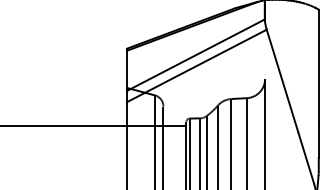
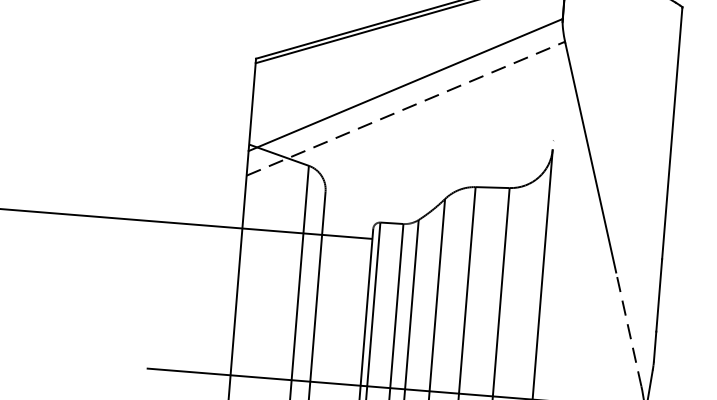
line: (196, 65) -> (405, 107), solid -> dashed
line: (306, 157) -> (629, 328), solid -> dashed

